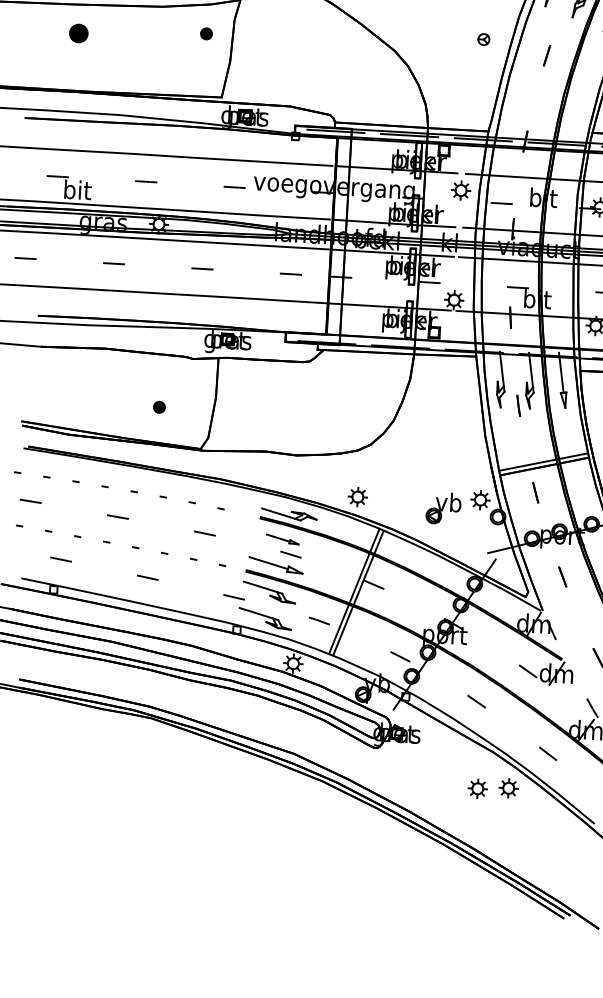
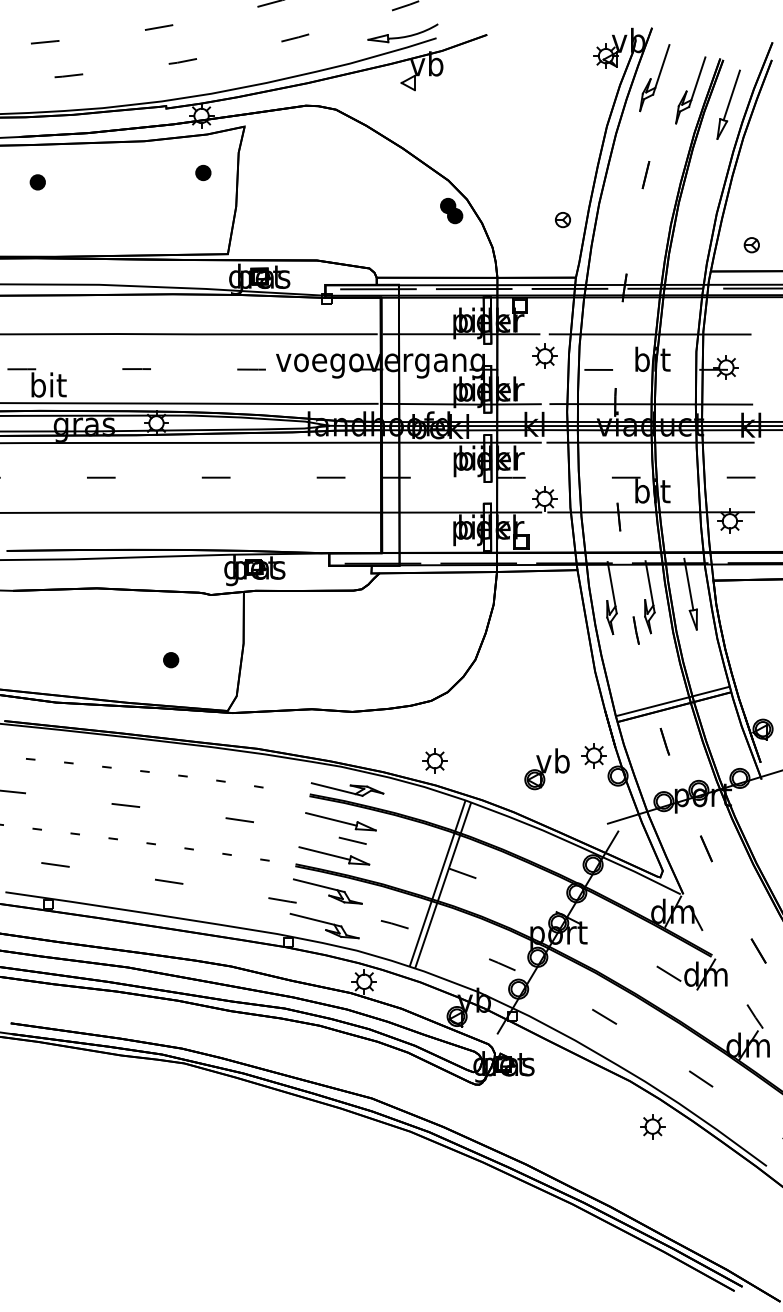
part: (78, 33) -> (37, 182), size x0.62
part: (484, 39) -> (563, 220), moved
part: (395, 74) -> (451, 210), added
part: (282, 539) -> (340, 821), size x1.67
part: (477, 788) -> (612, 1129), removed

